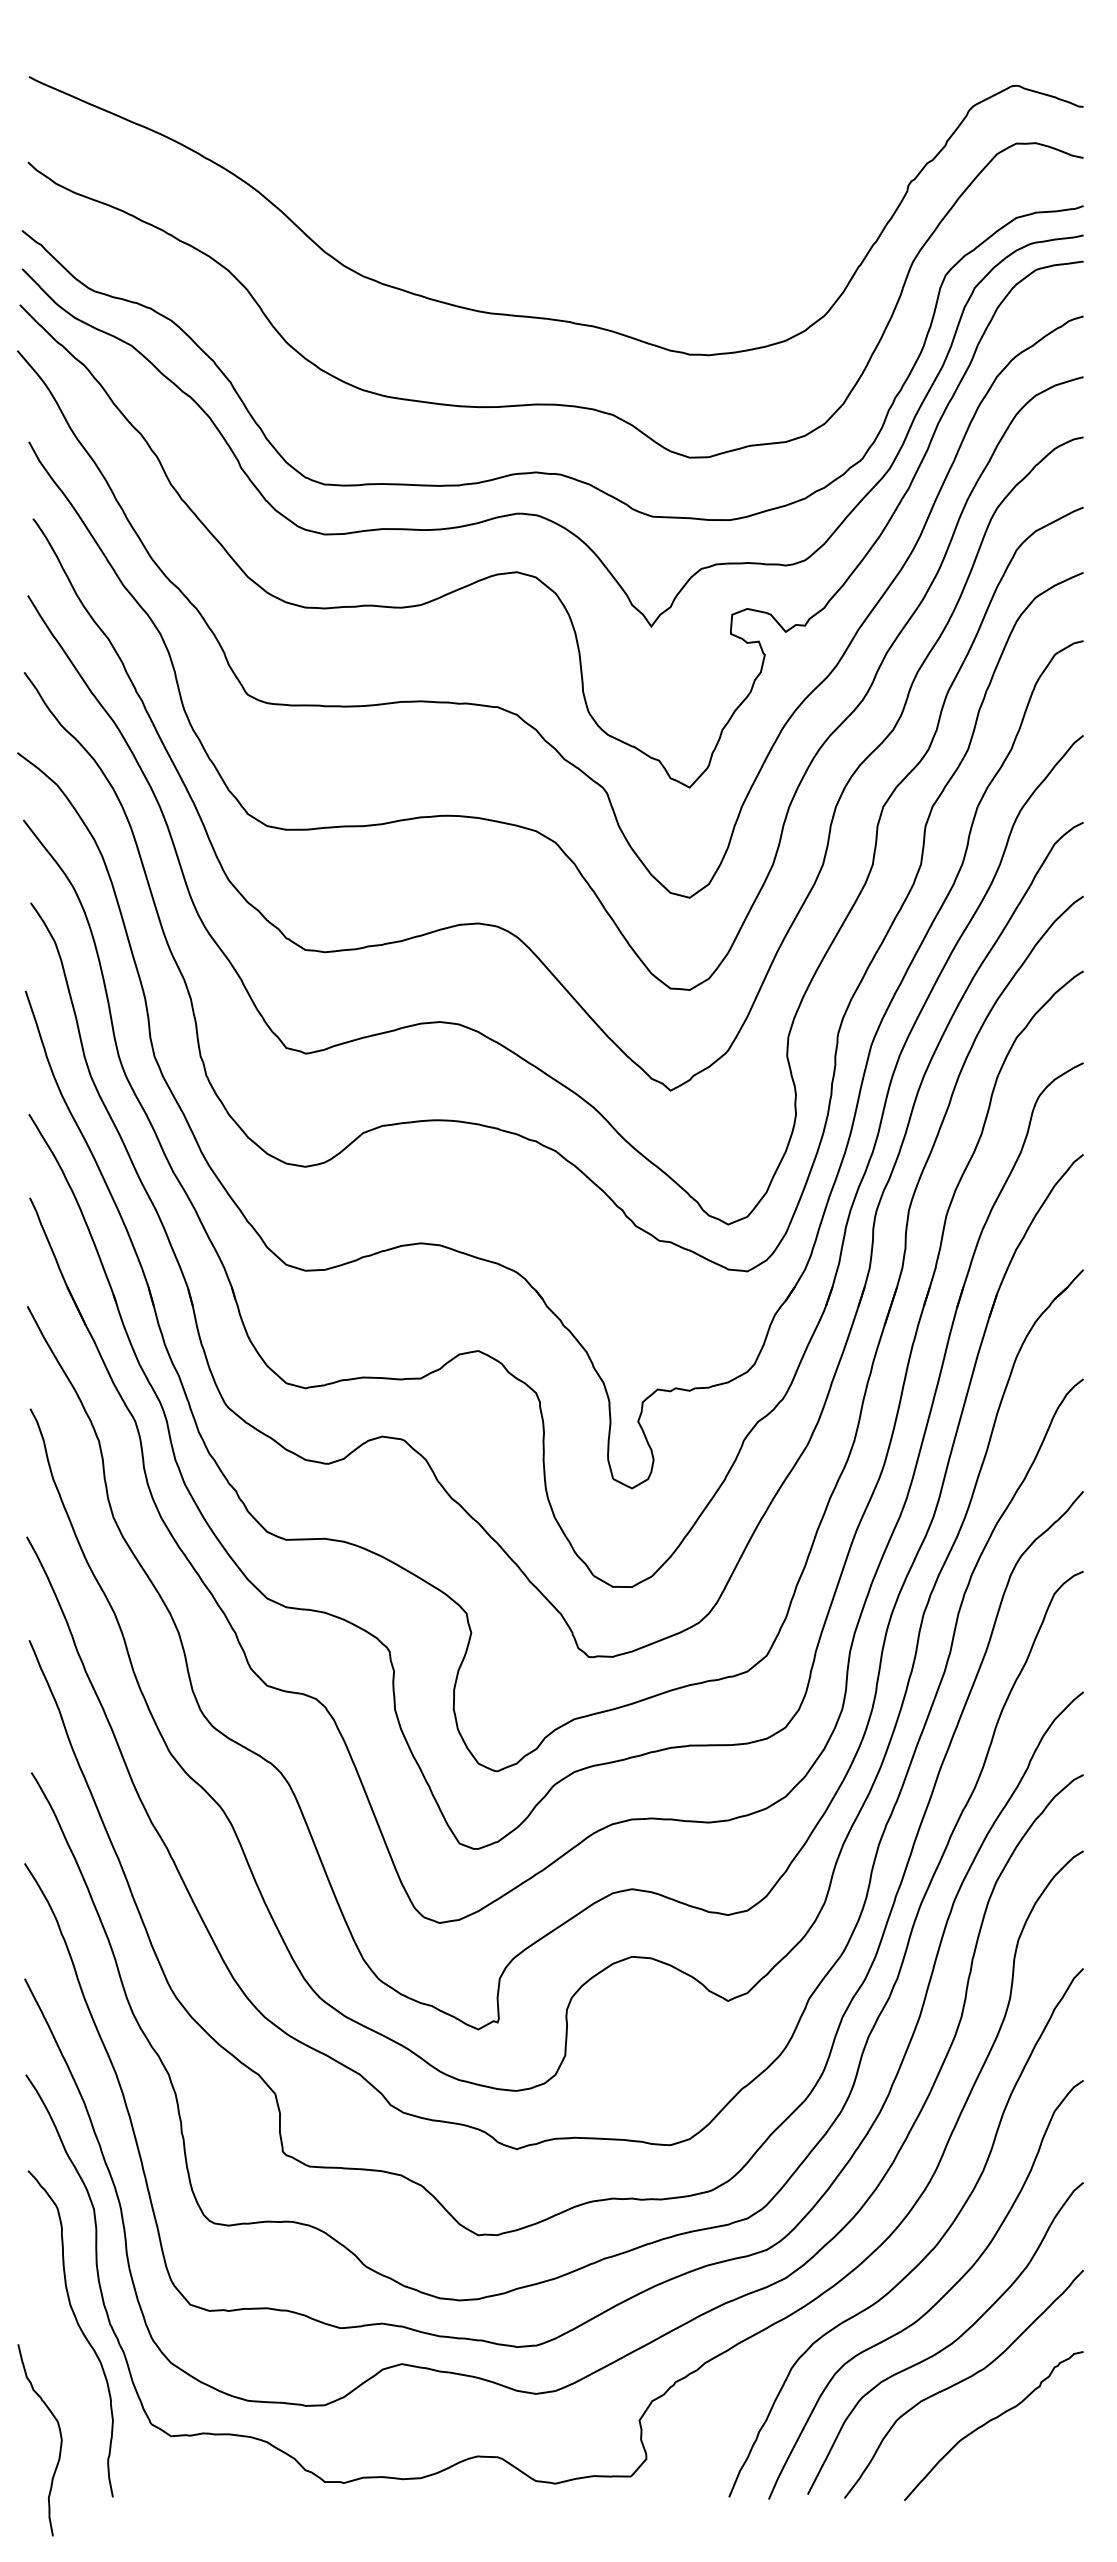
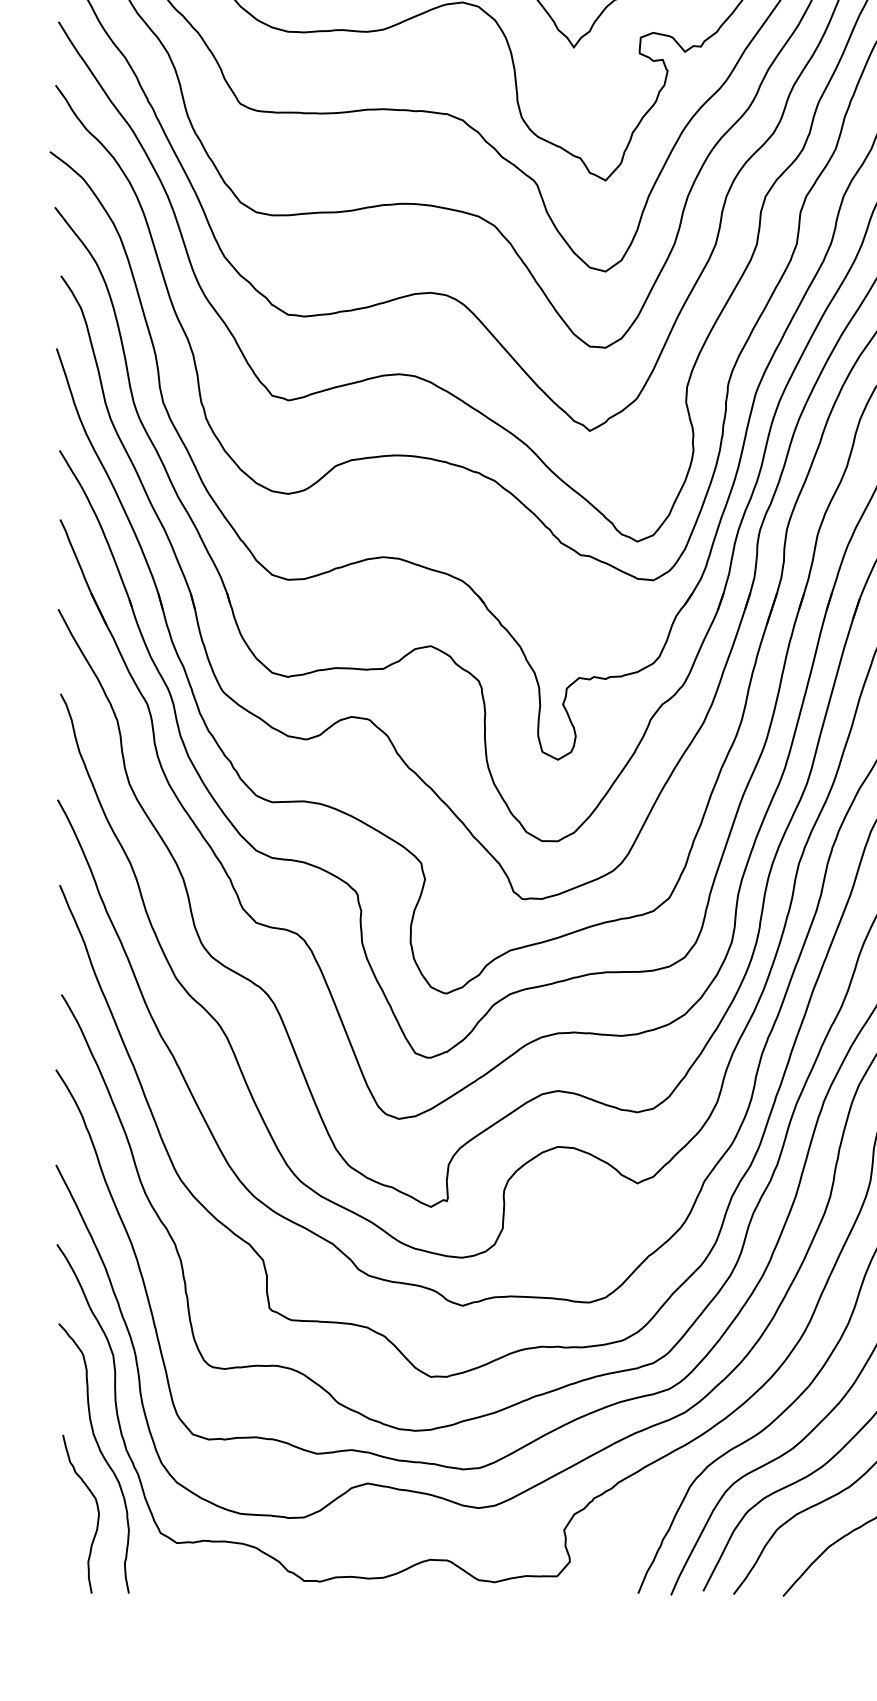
curve: (60, 2440) -> (97, 1514), moved

